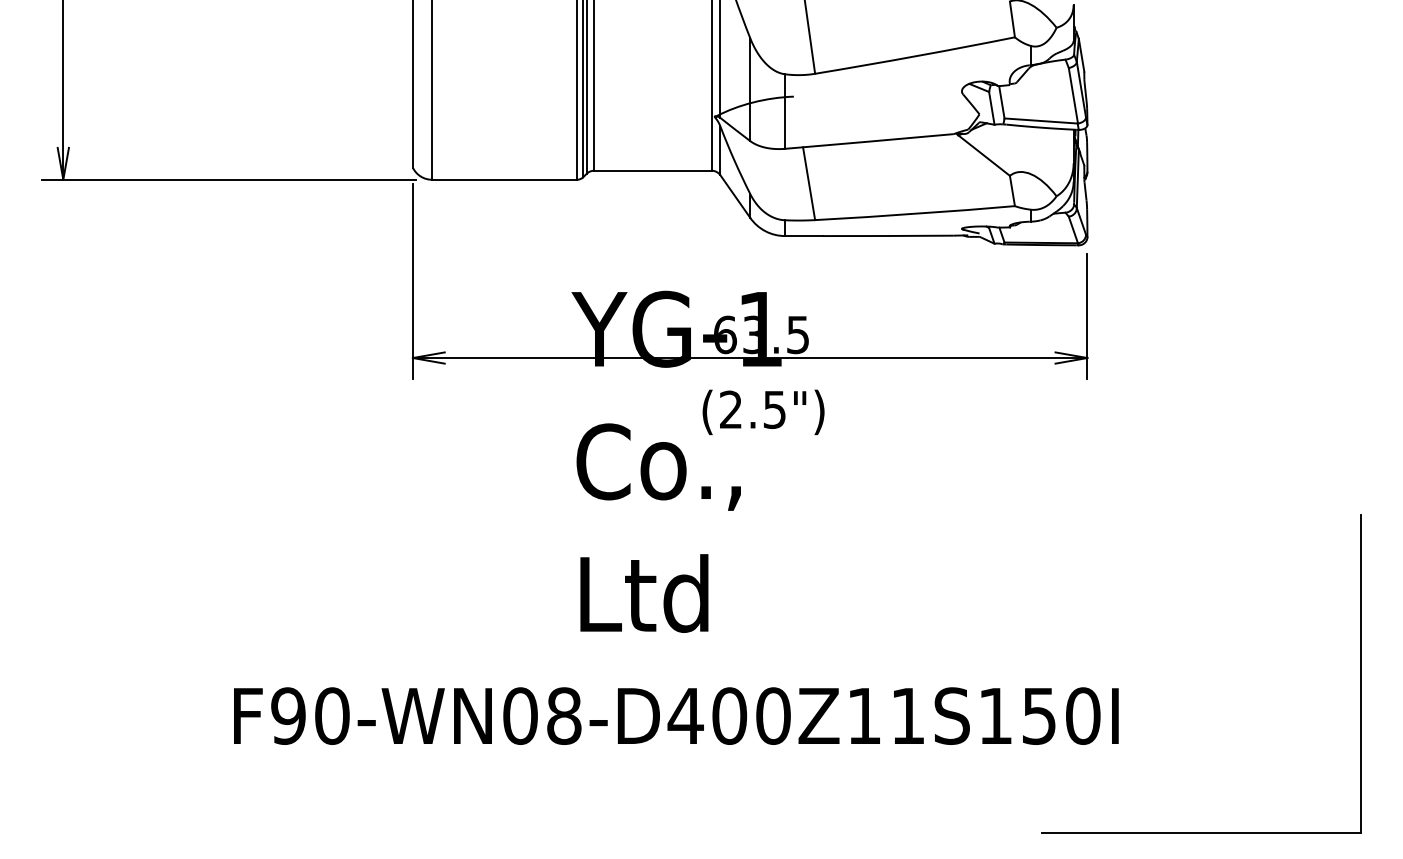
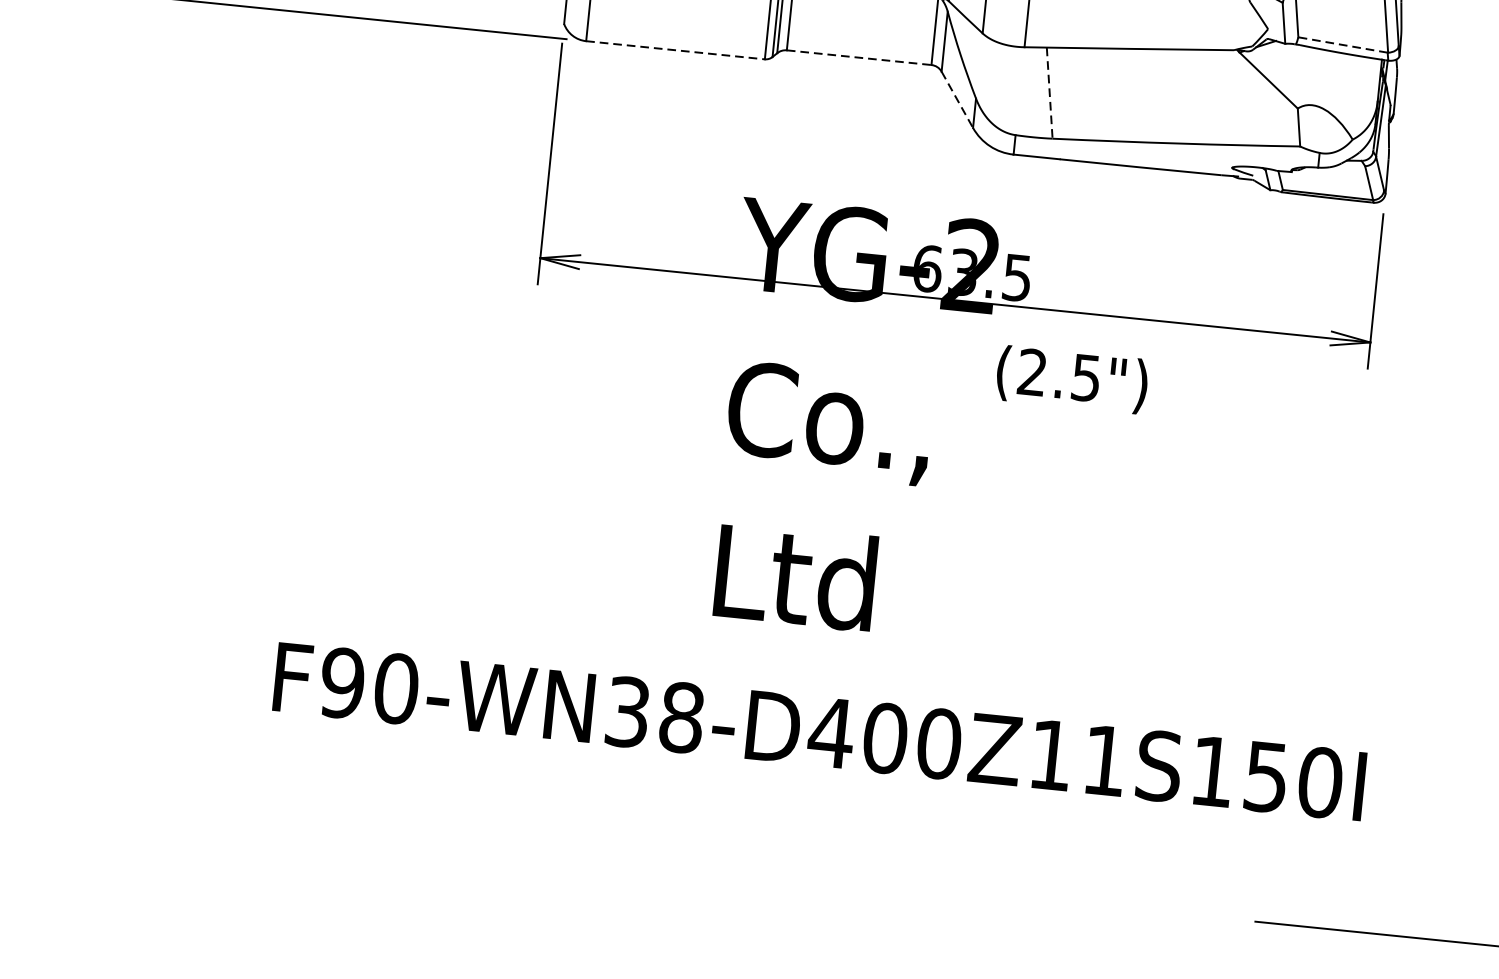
line: (1041, 121) -> (1343, 45), solid -> dashed
line: (652, 170) -> (858, 57), solid -> dashed
line: (504, 179) -> (675, 49), solid -> dashed
line: (809, 183) -> (1050, 92), solid -> dashed
line: (735, 197) -> (957, 100), solid -> dashed
text: (759, 328) -> (970, 265), YG-1 -> YG-2
text: (763, 412) -> (1072, 379), moved
text: (520, 715) -> (628, 711), F90-WN08-D400Z11S150I -> F90-WN38-D400Z11S150I

